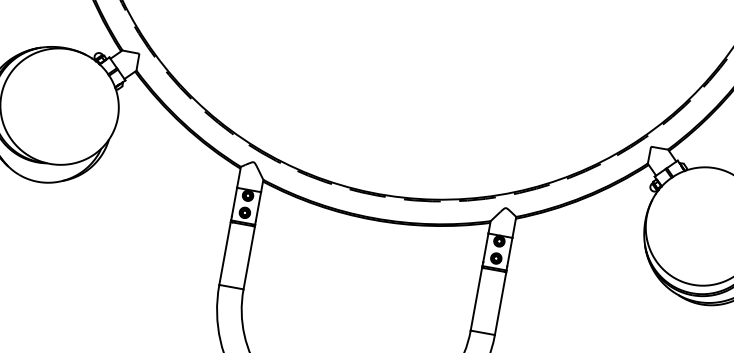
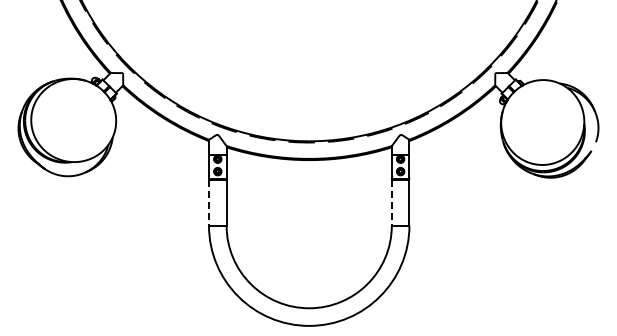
line: (224, 252) -> (208, 202), solid -> dashed
line: (476, 298) -> (391, 202), solid -> dashed

